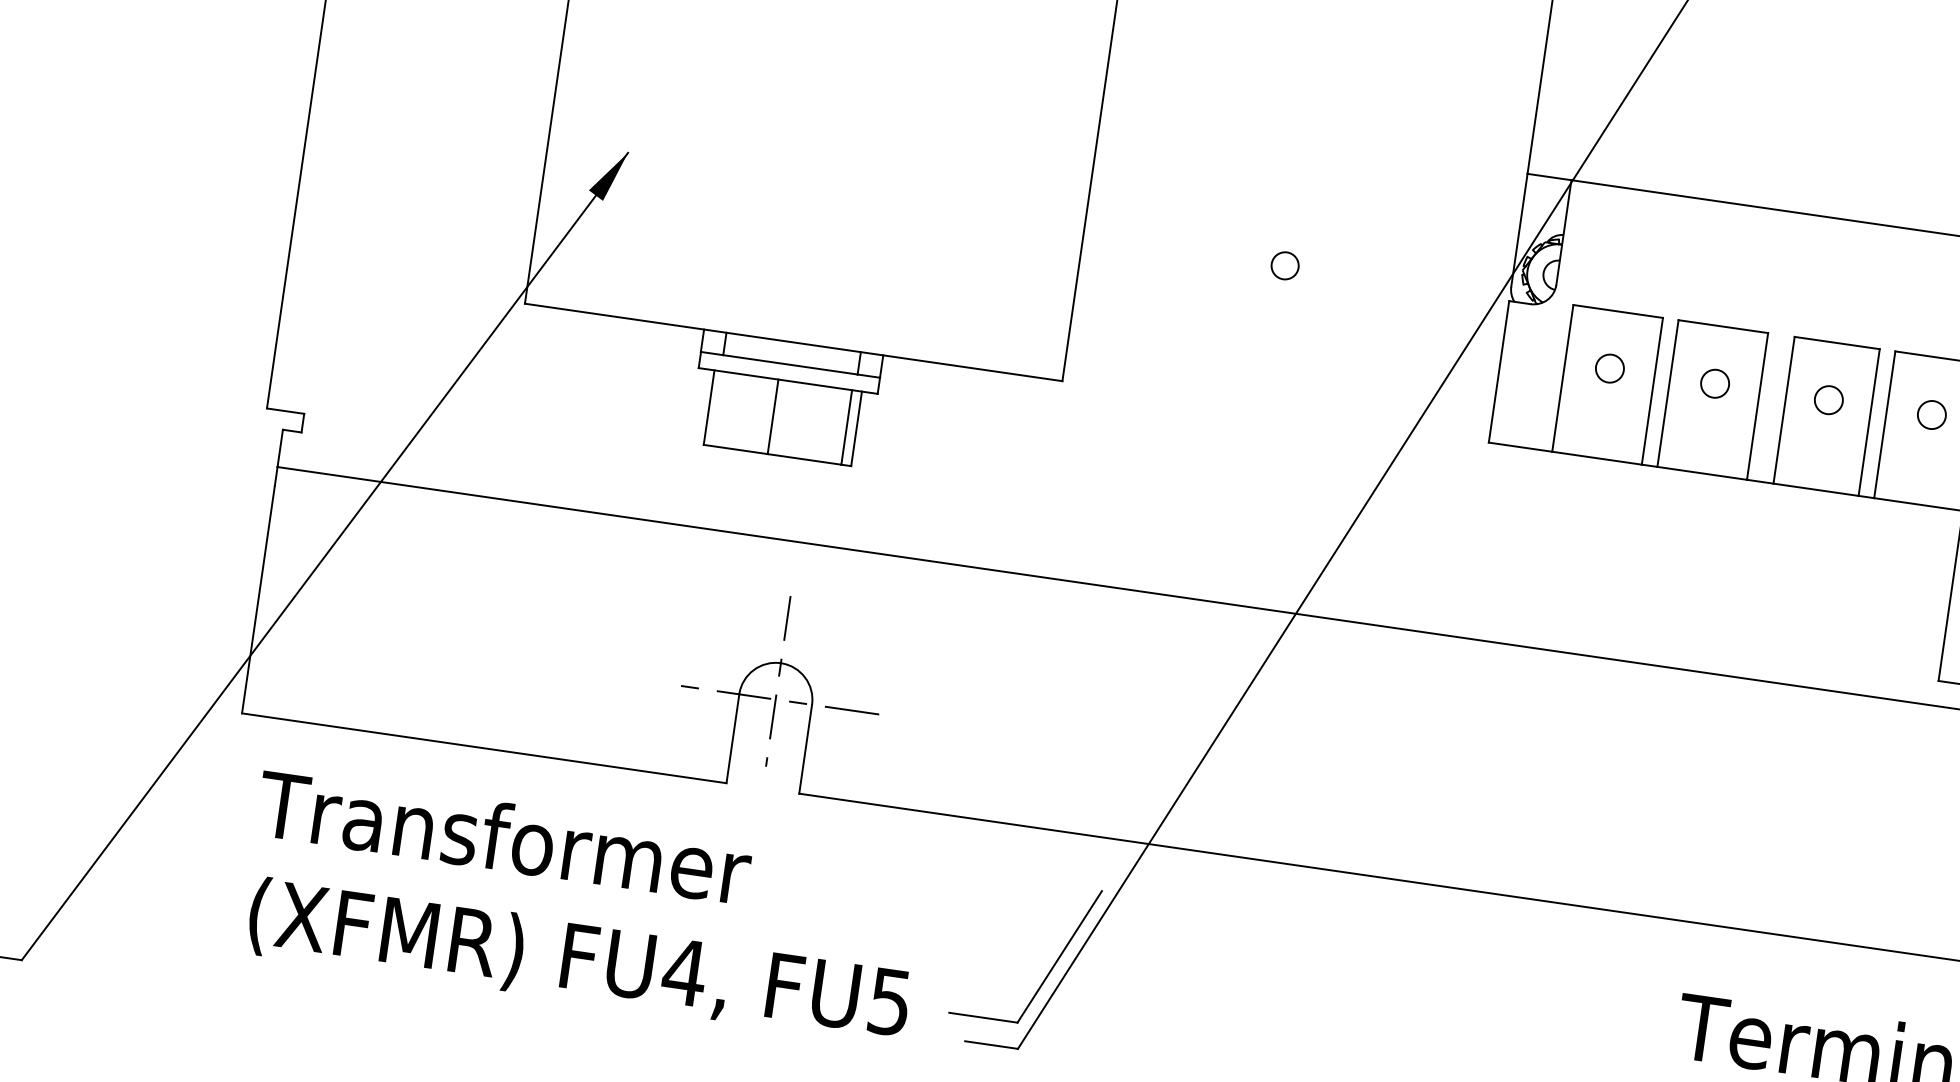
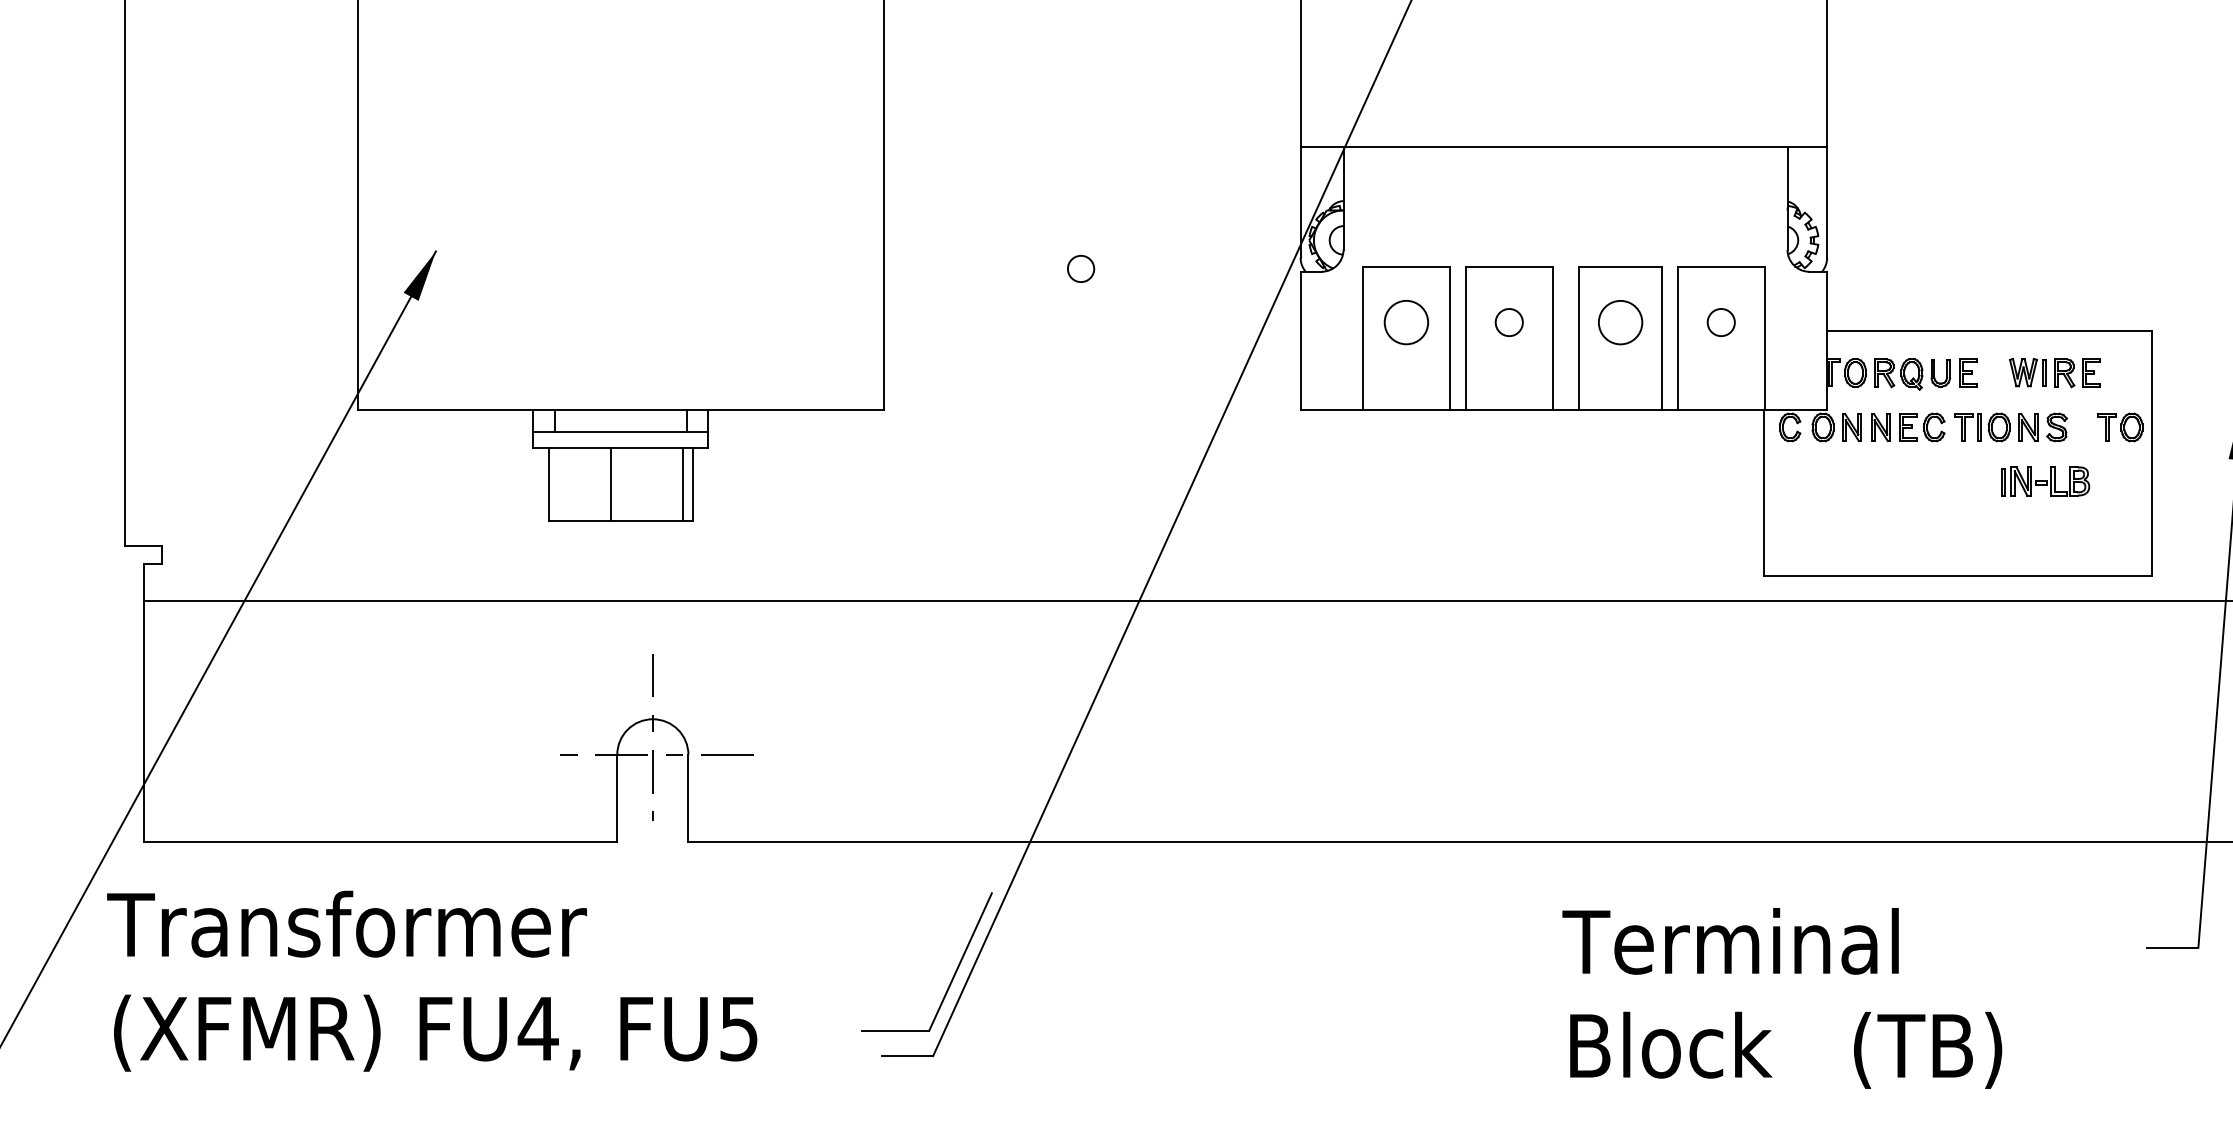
circle: (1610, 368) -> (1406, 322), size x1.6
circle: (1828, 400) -> (1620, 322), size x1.6
text: (583, 907) -> (432, 980), moved

